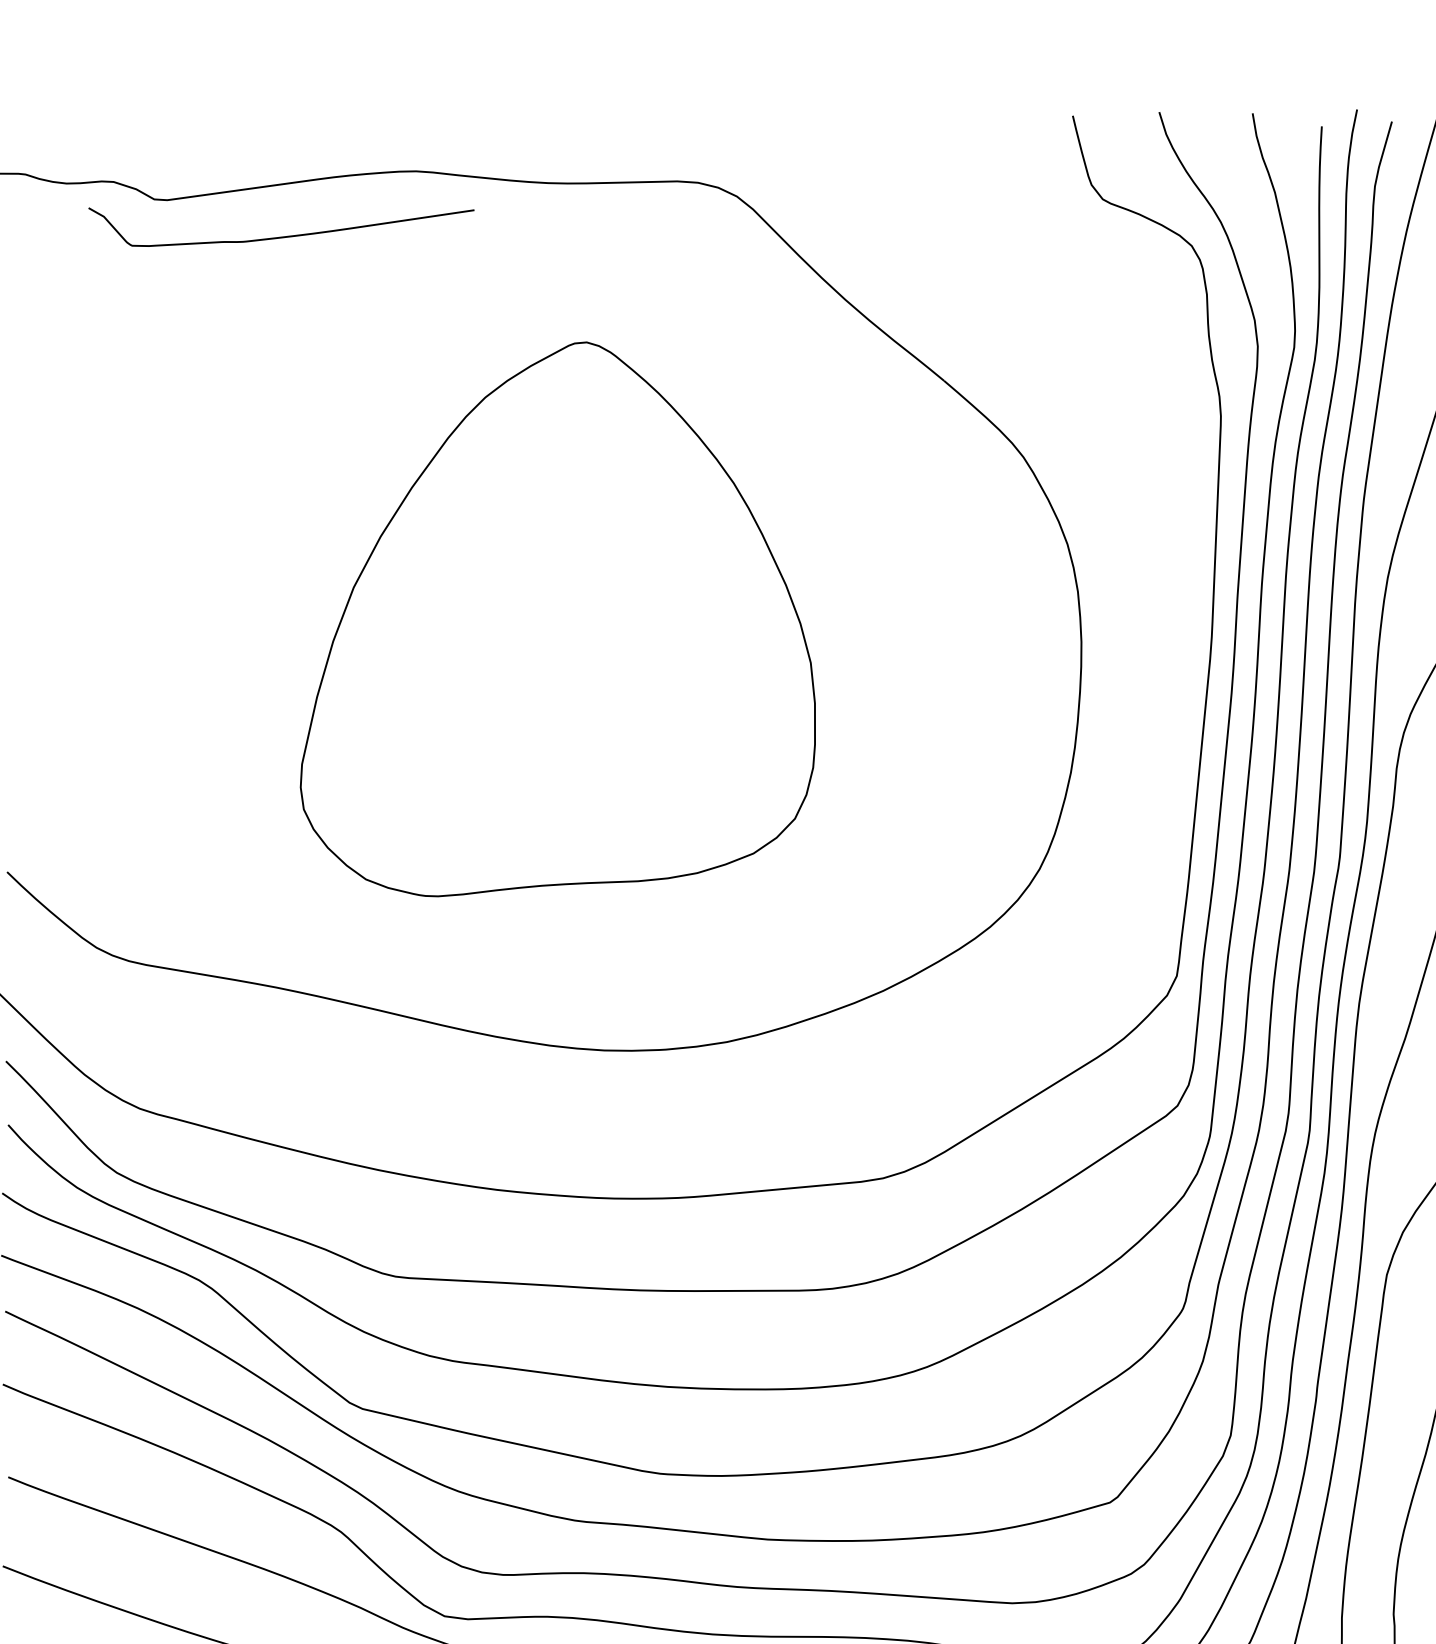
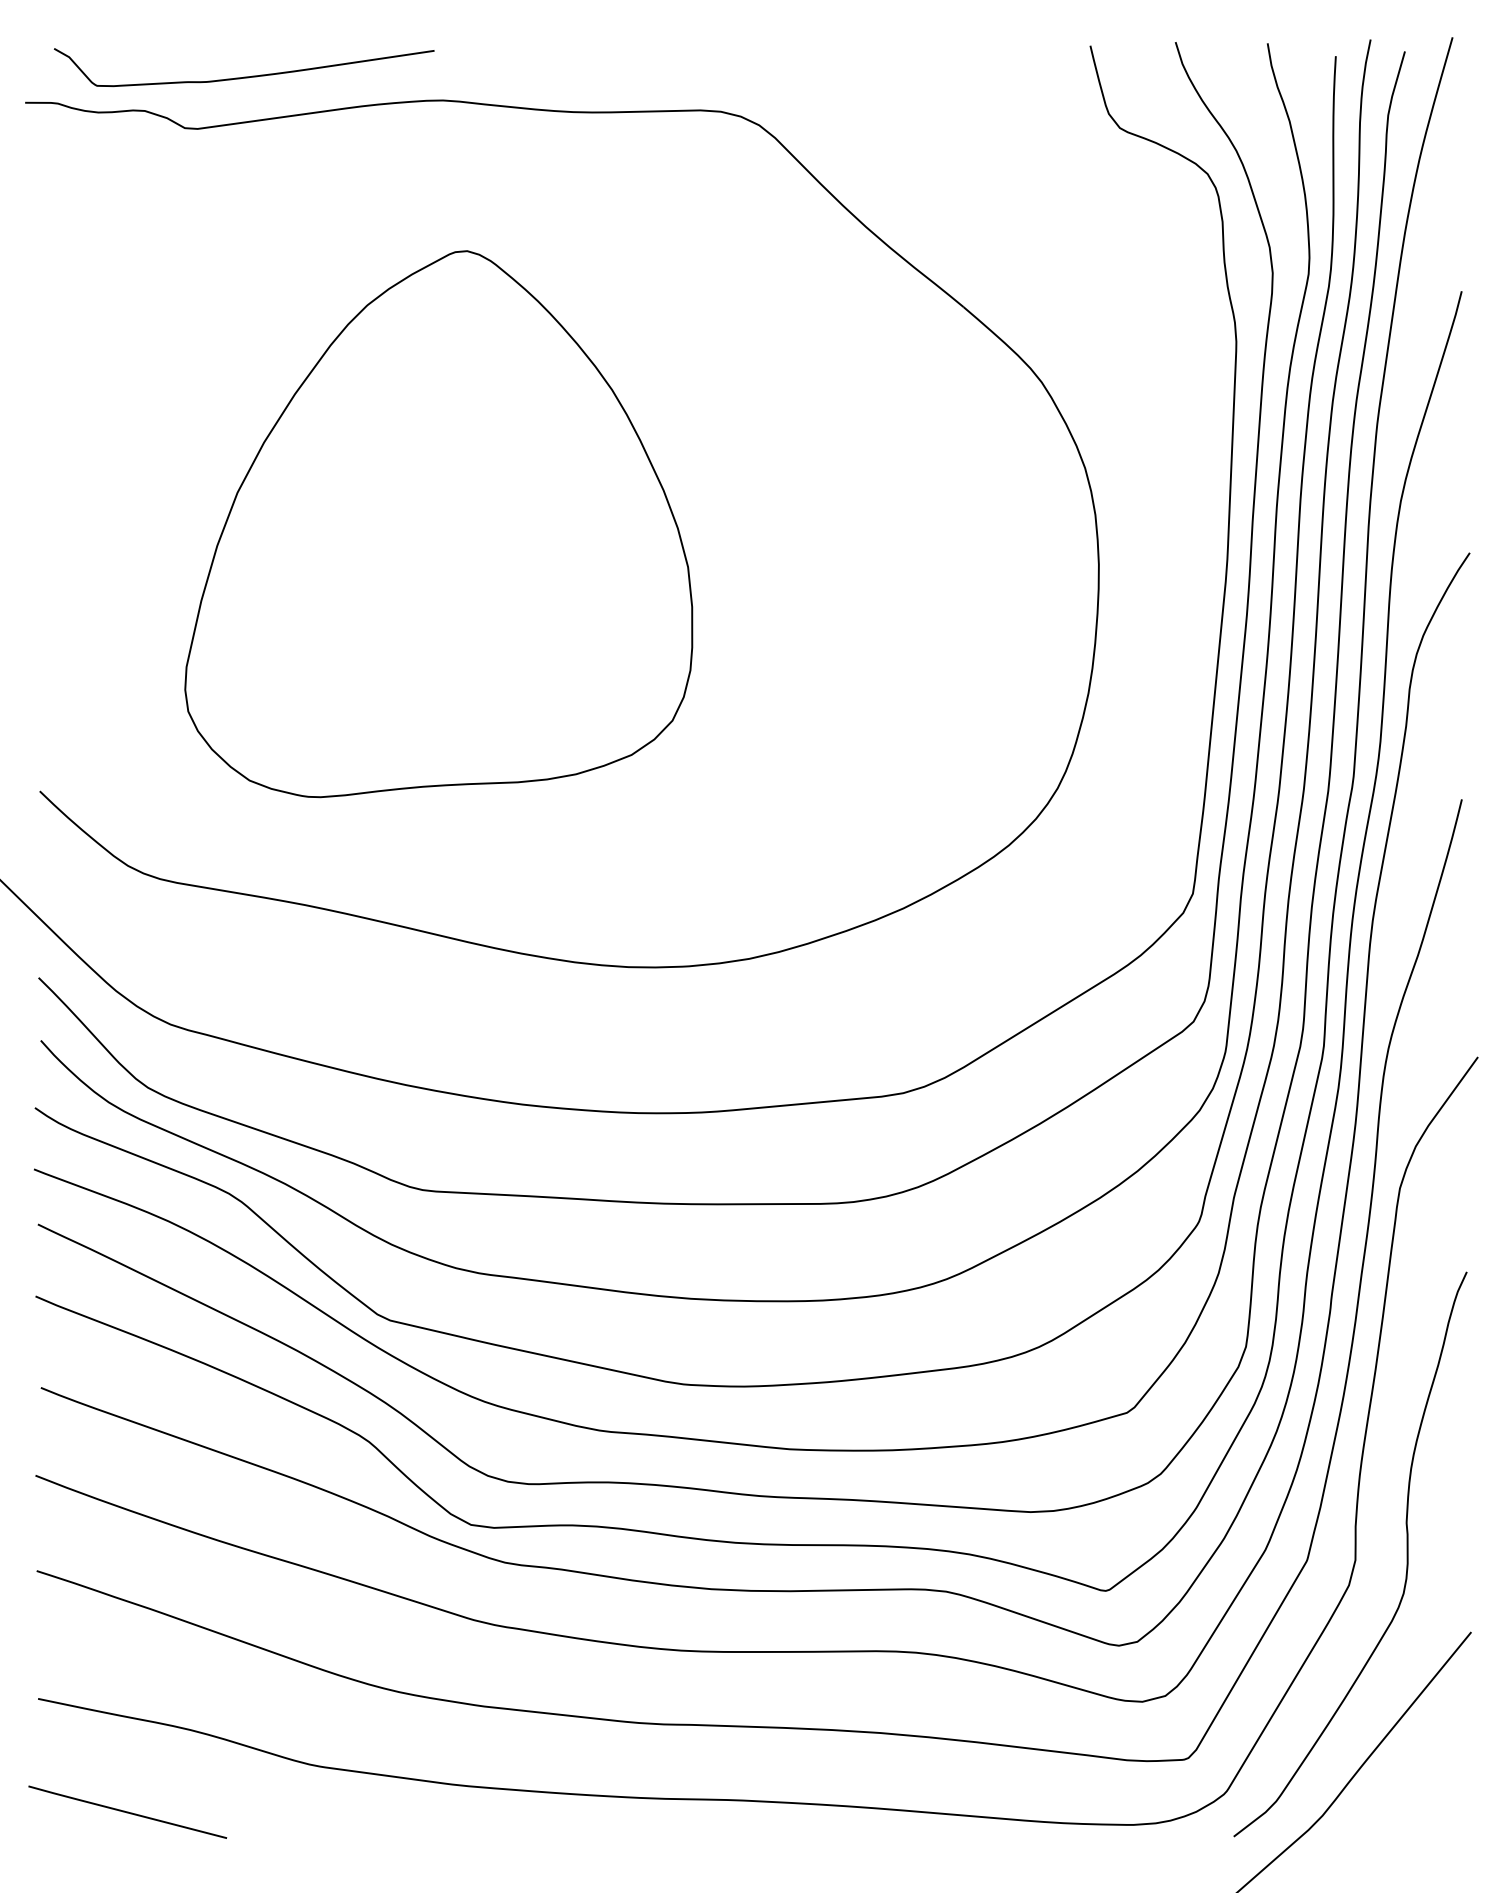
curve: (281, 236) -> (244, 76), moved
part: (557, 619) -> (438, 524), moved

